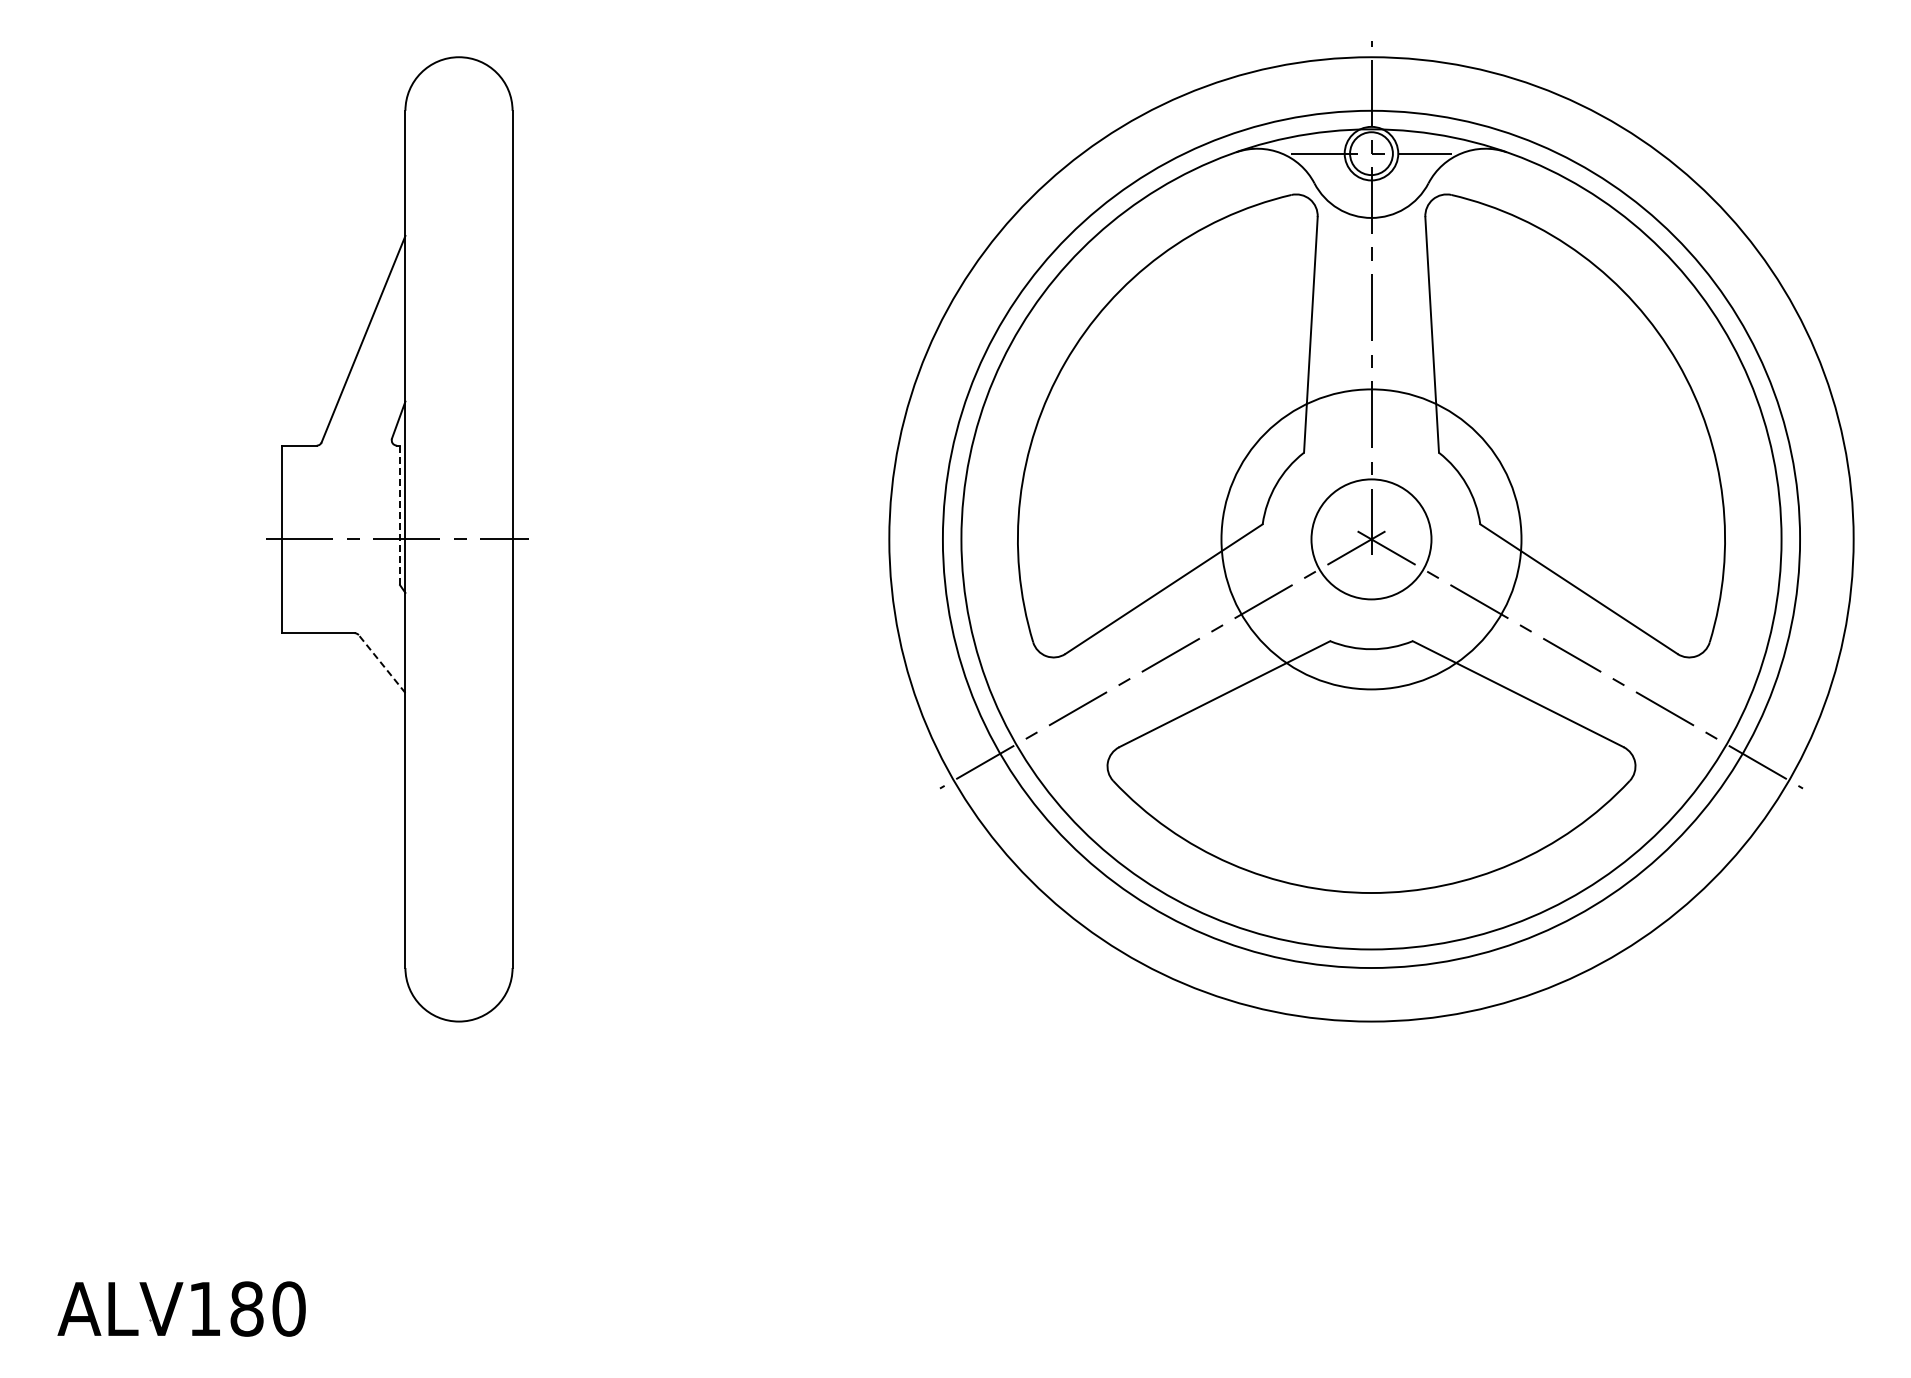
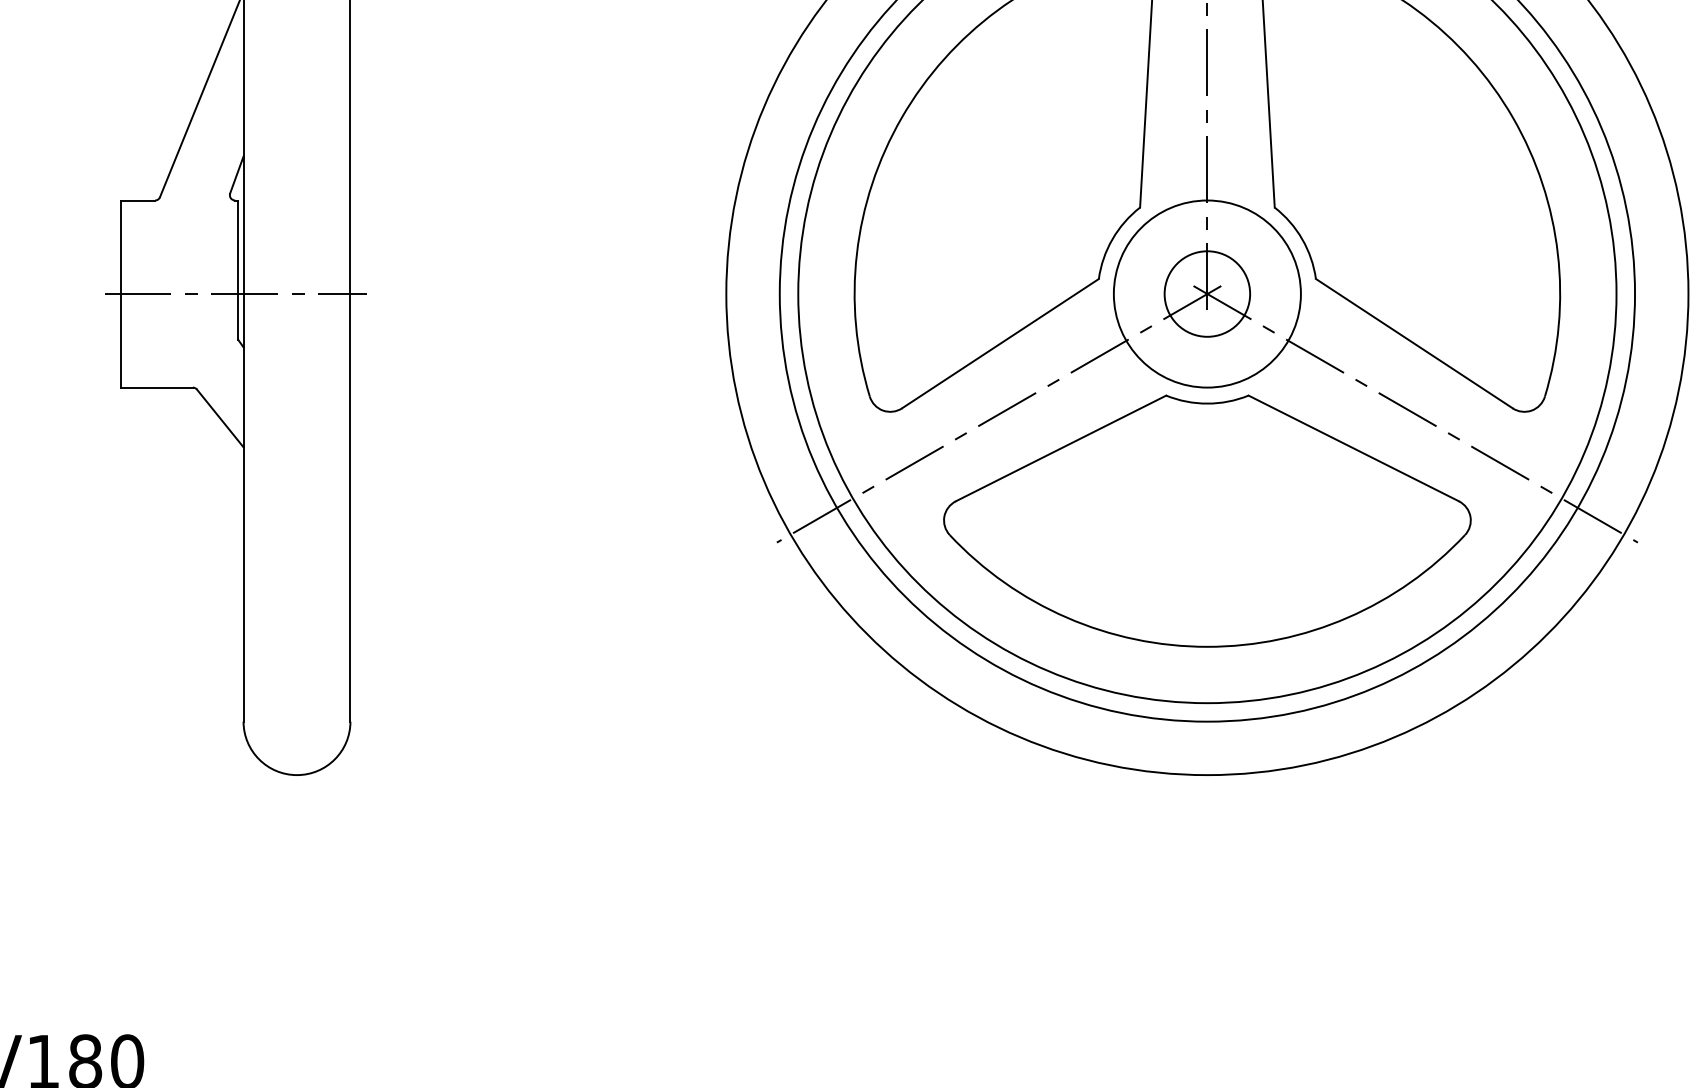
line: (400, 515) -> (238, 270), dashed -> solid
circle: (1371, 539) -> (1207, 294), size x0.62
circle: (1371, 539) -> (1207, 294), size x0.71
line: (381, 663) -> (219, 417), dashed -> solid

